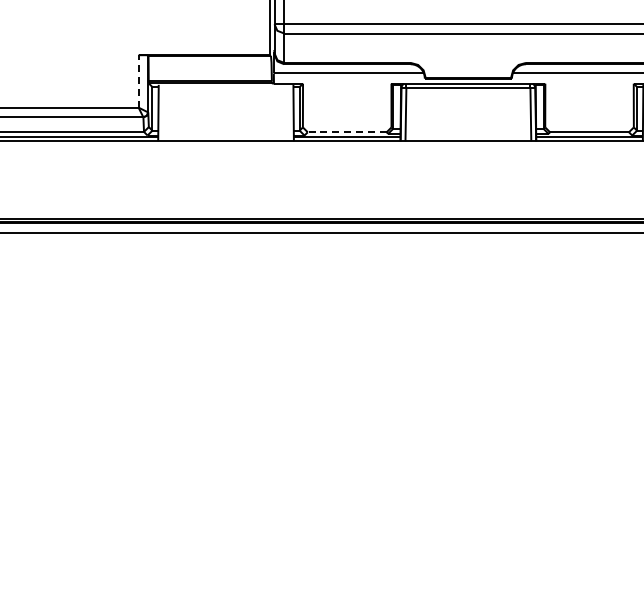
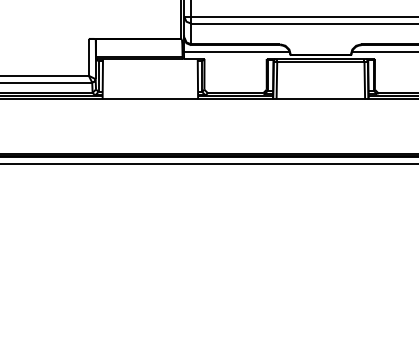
line: (138, 80) -> (88, 56), dashed -> solid
line: (346, 132) -> (235, 93), dashed -> solid

